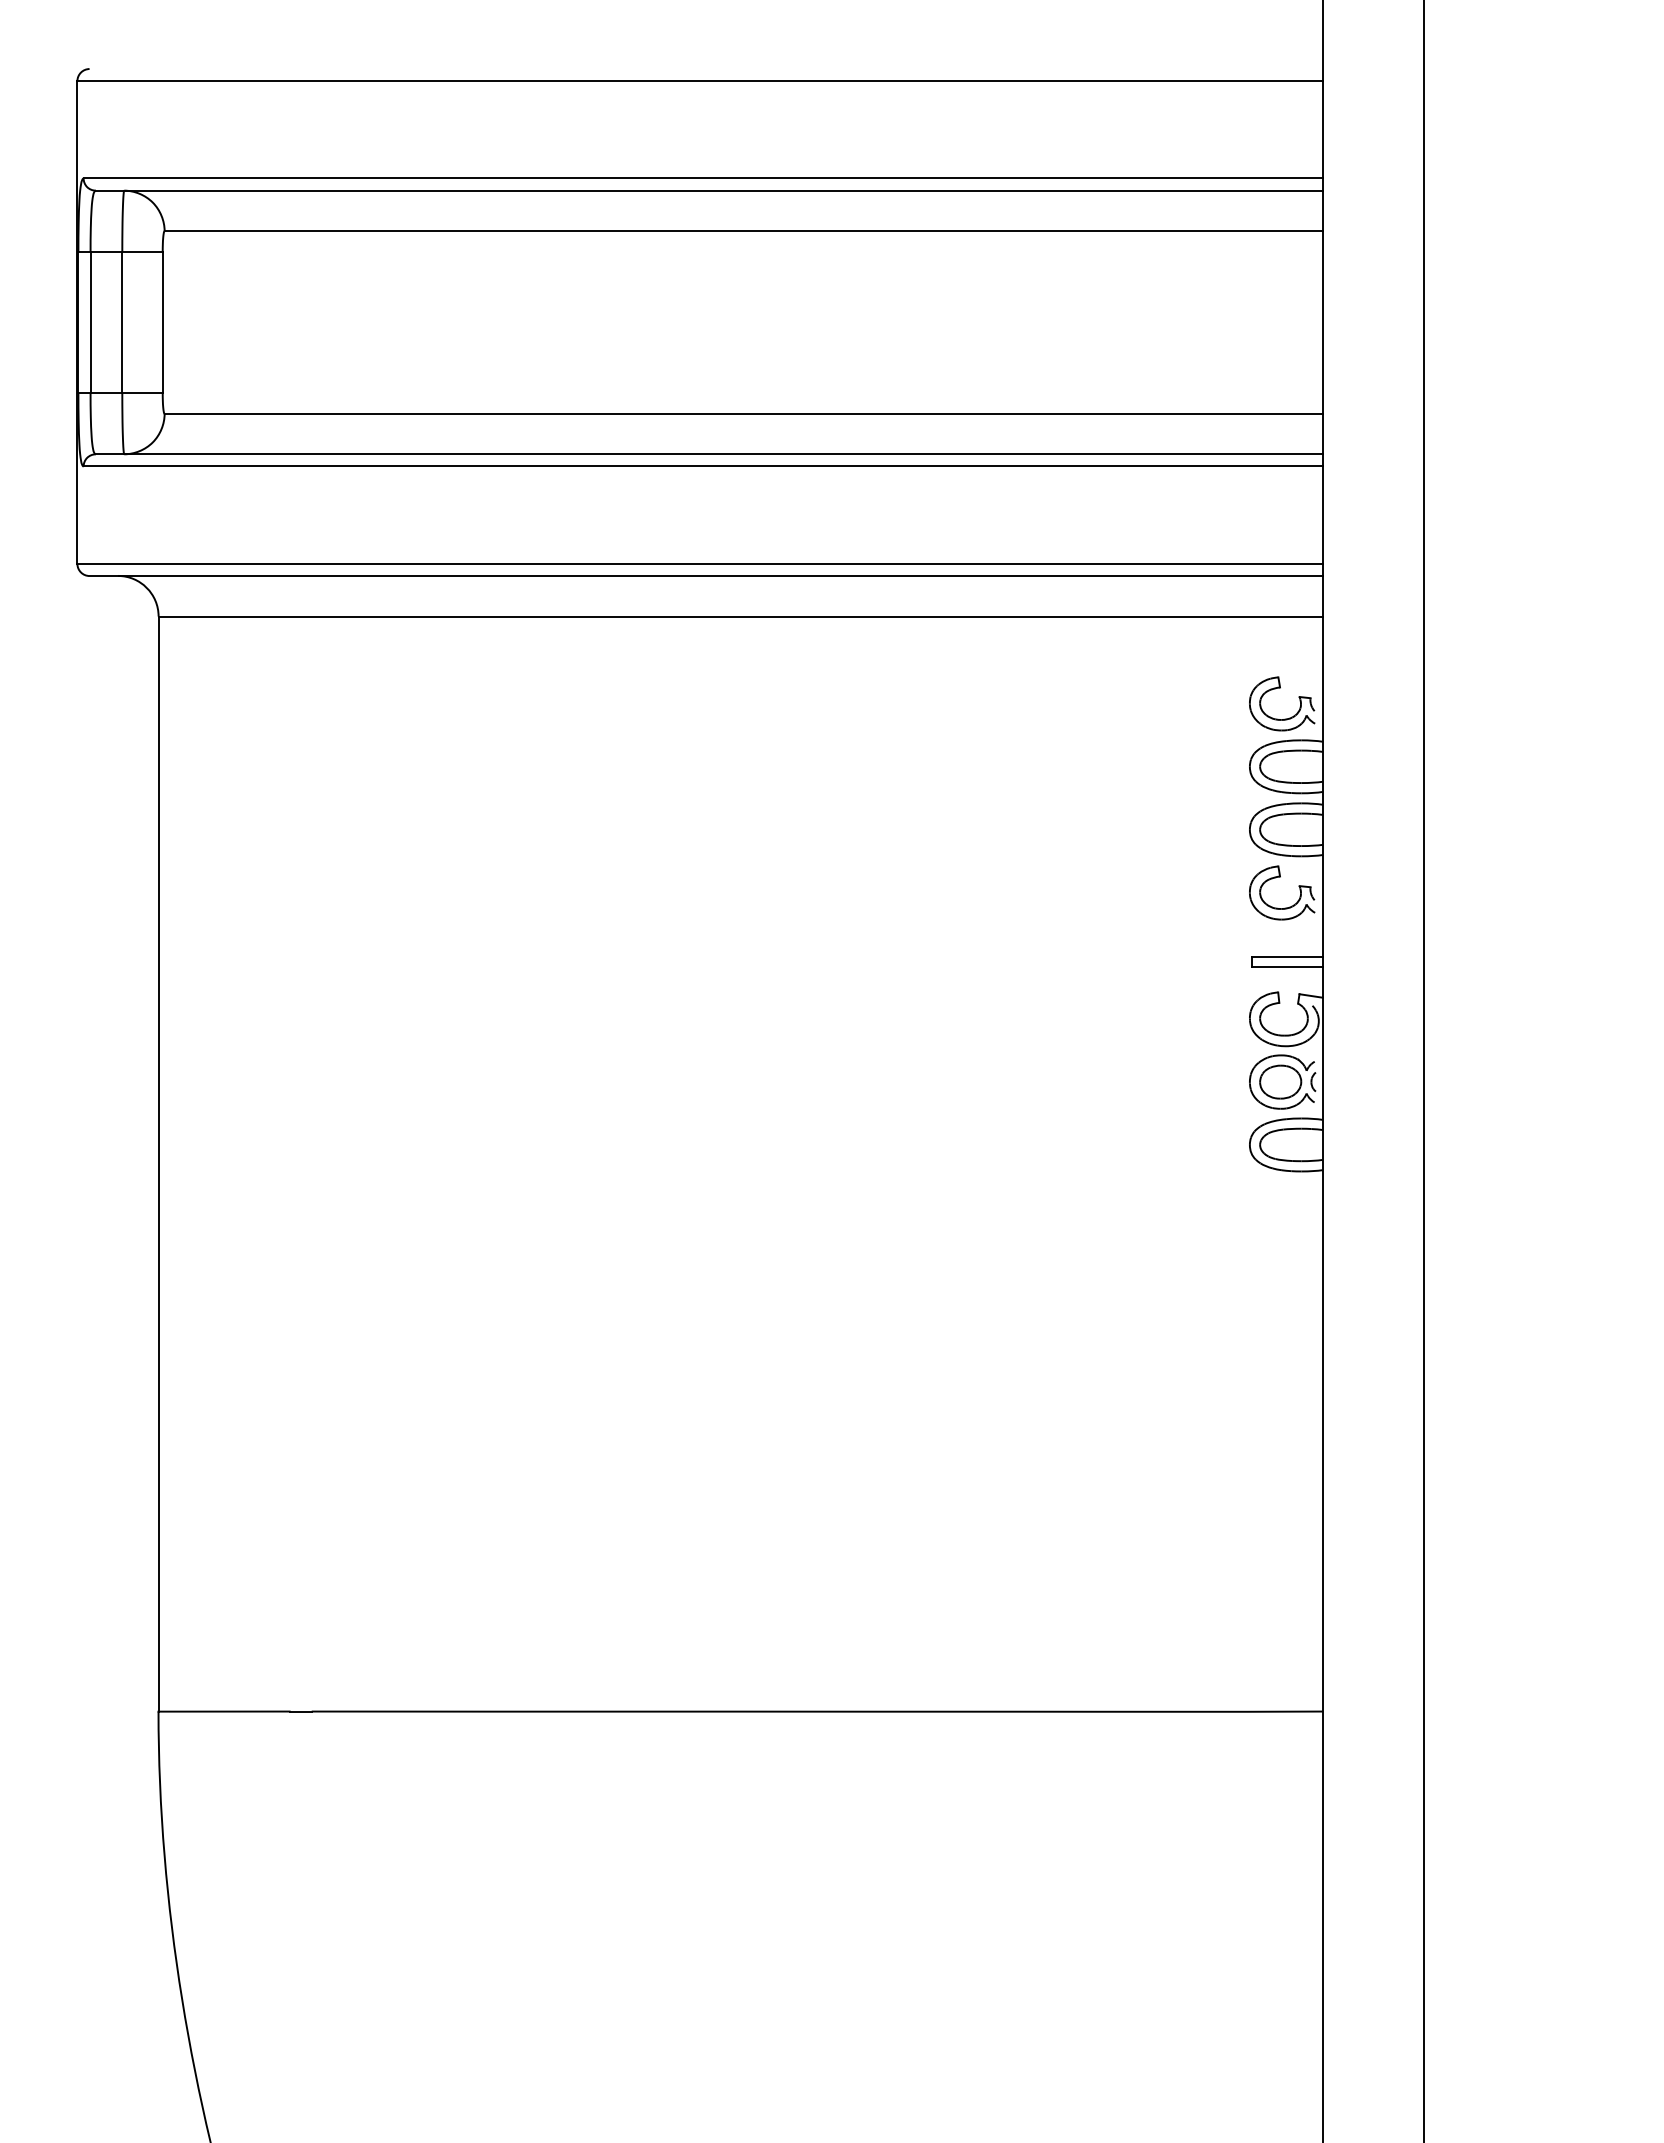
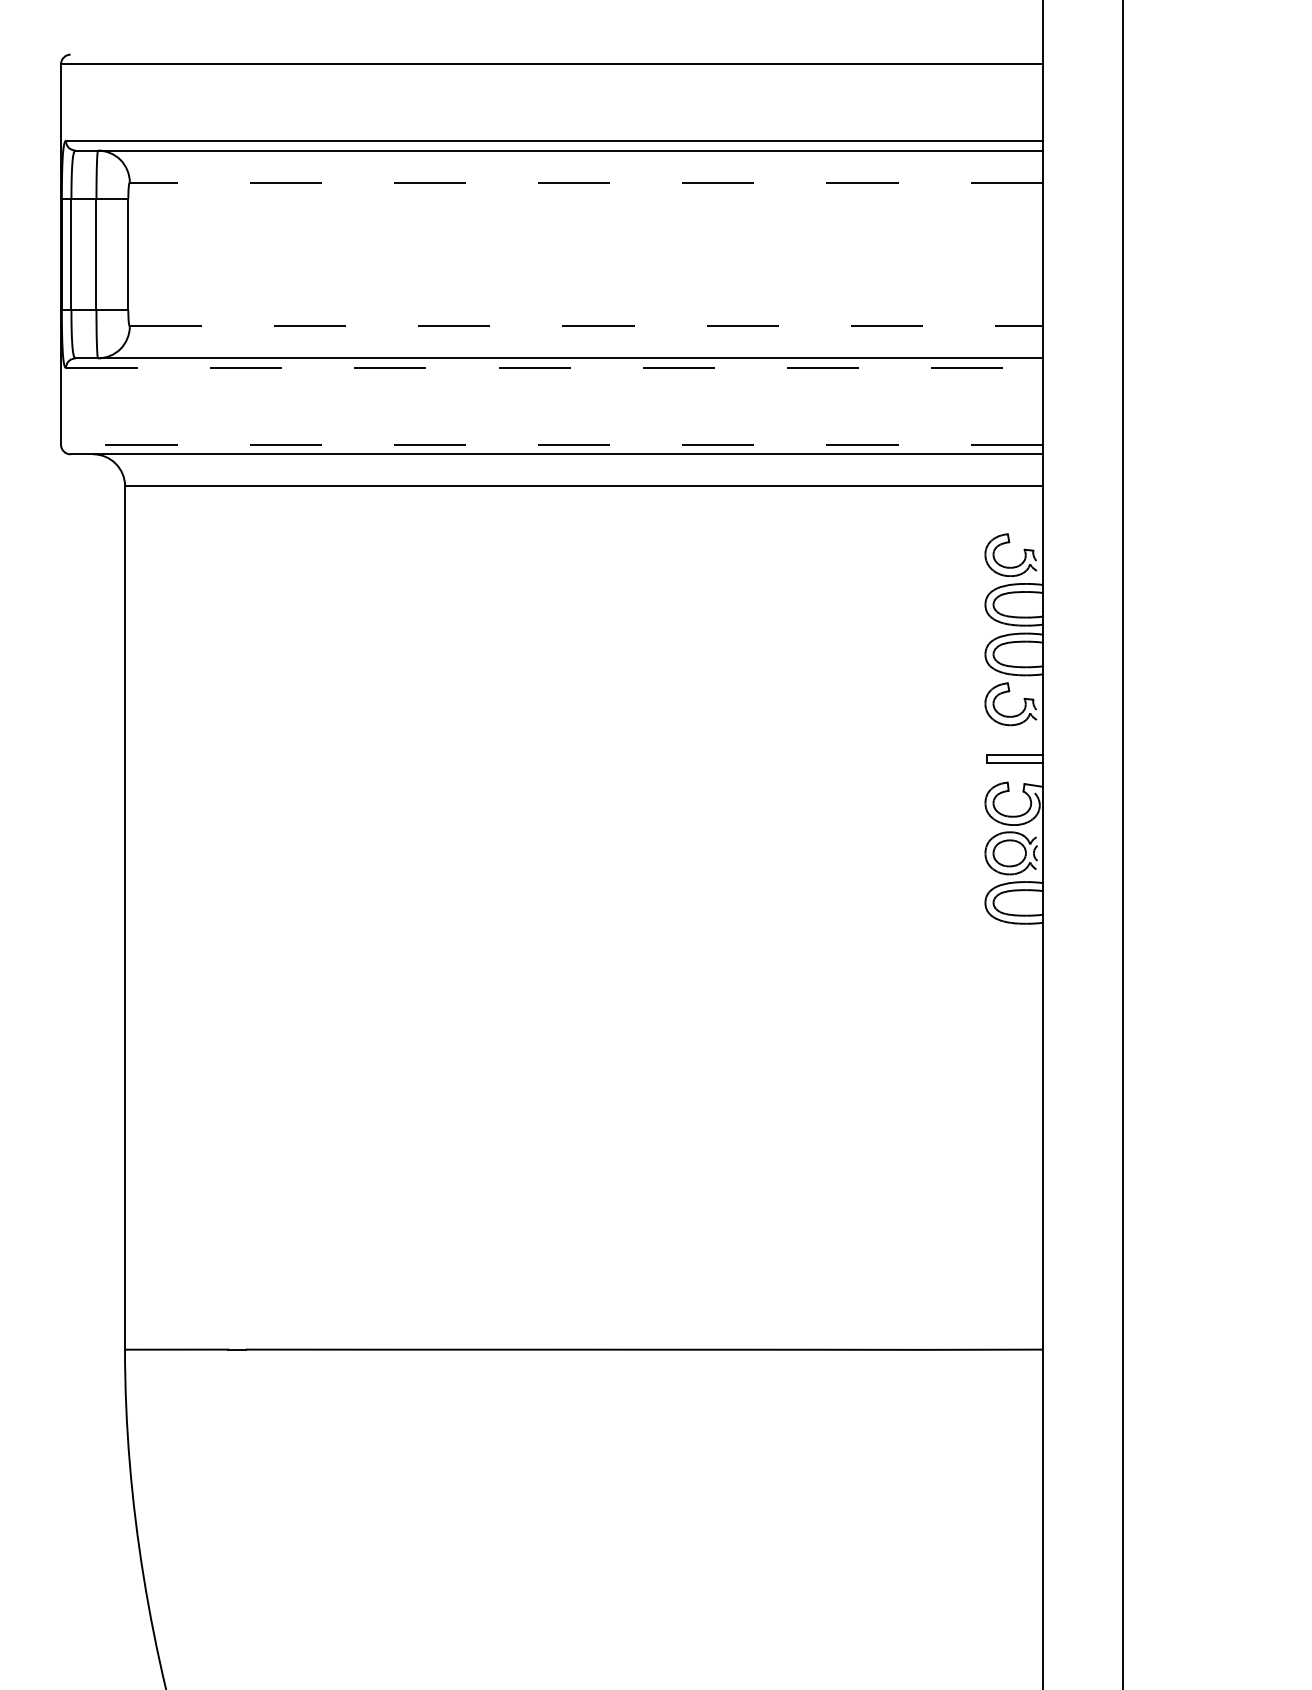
line: (743, 231) -> (586, 182), solid -> dashed
line: (743, 413) -> (586, 326), solid -> dashed
line: (703, 466) -> (554, 368), solid -> dashed
line: (699, 563) -> (551, 444), solid -> dashed

